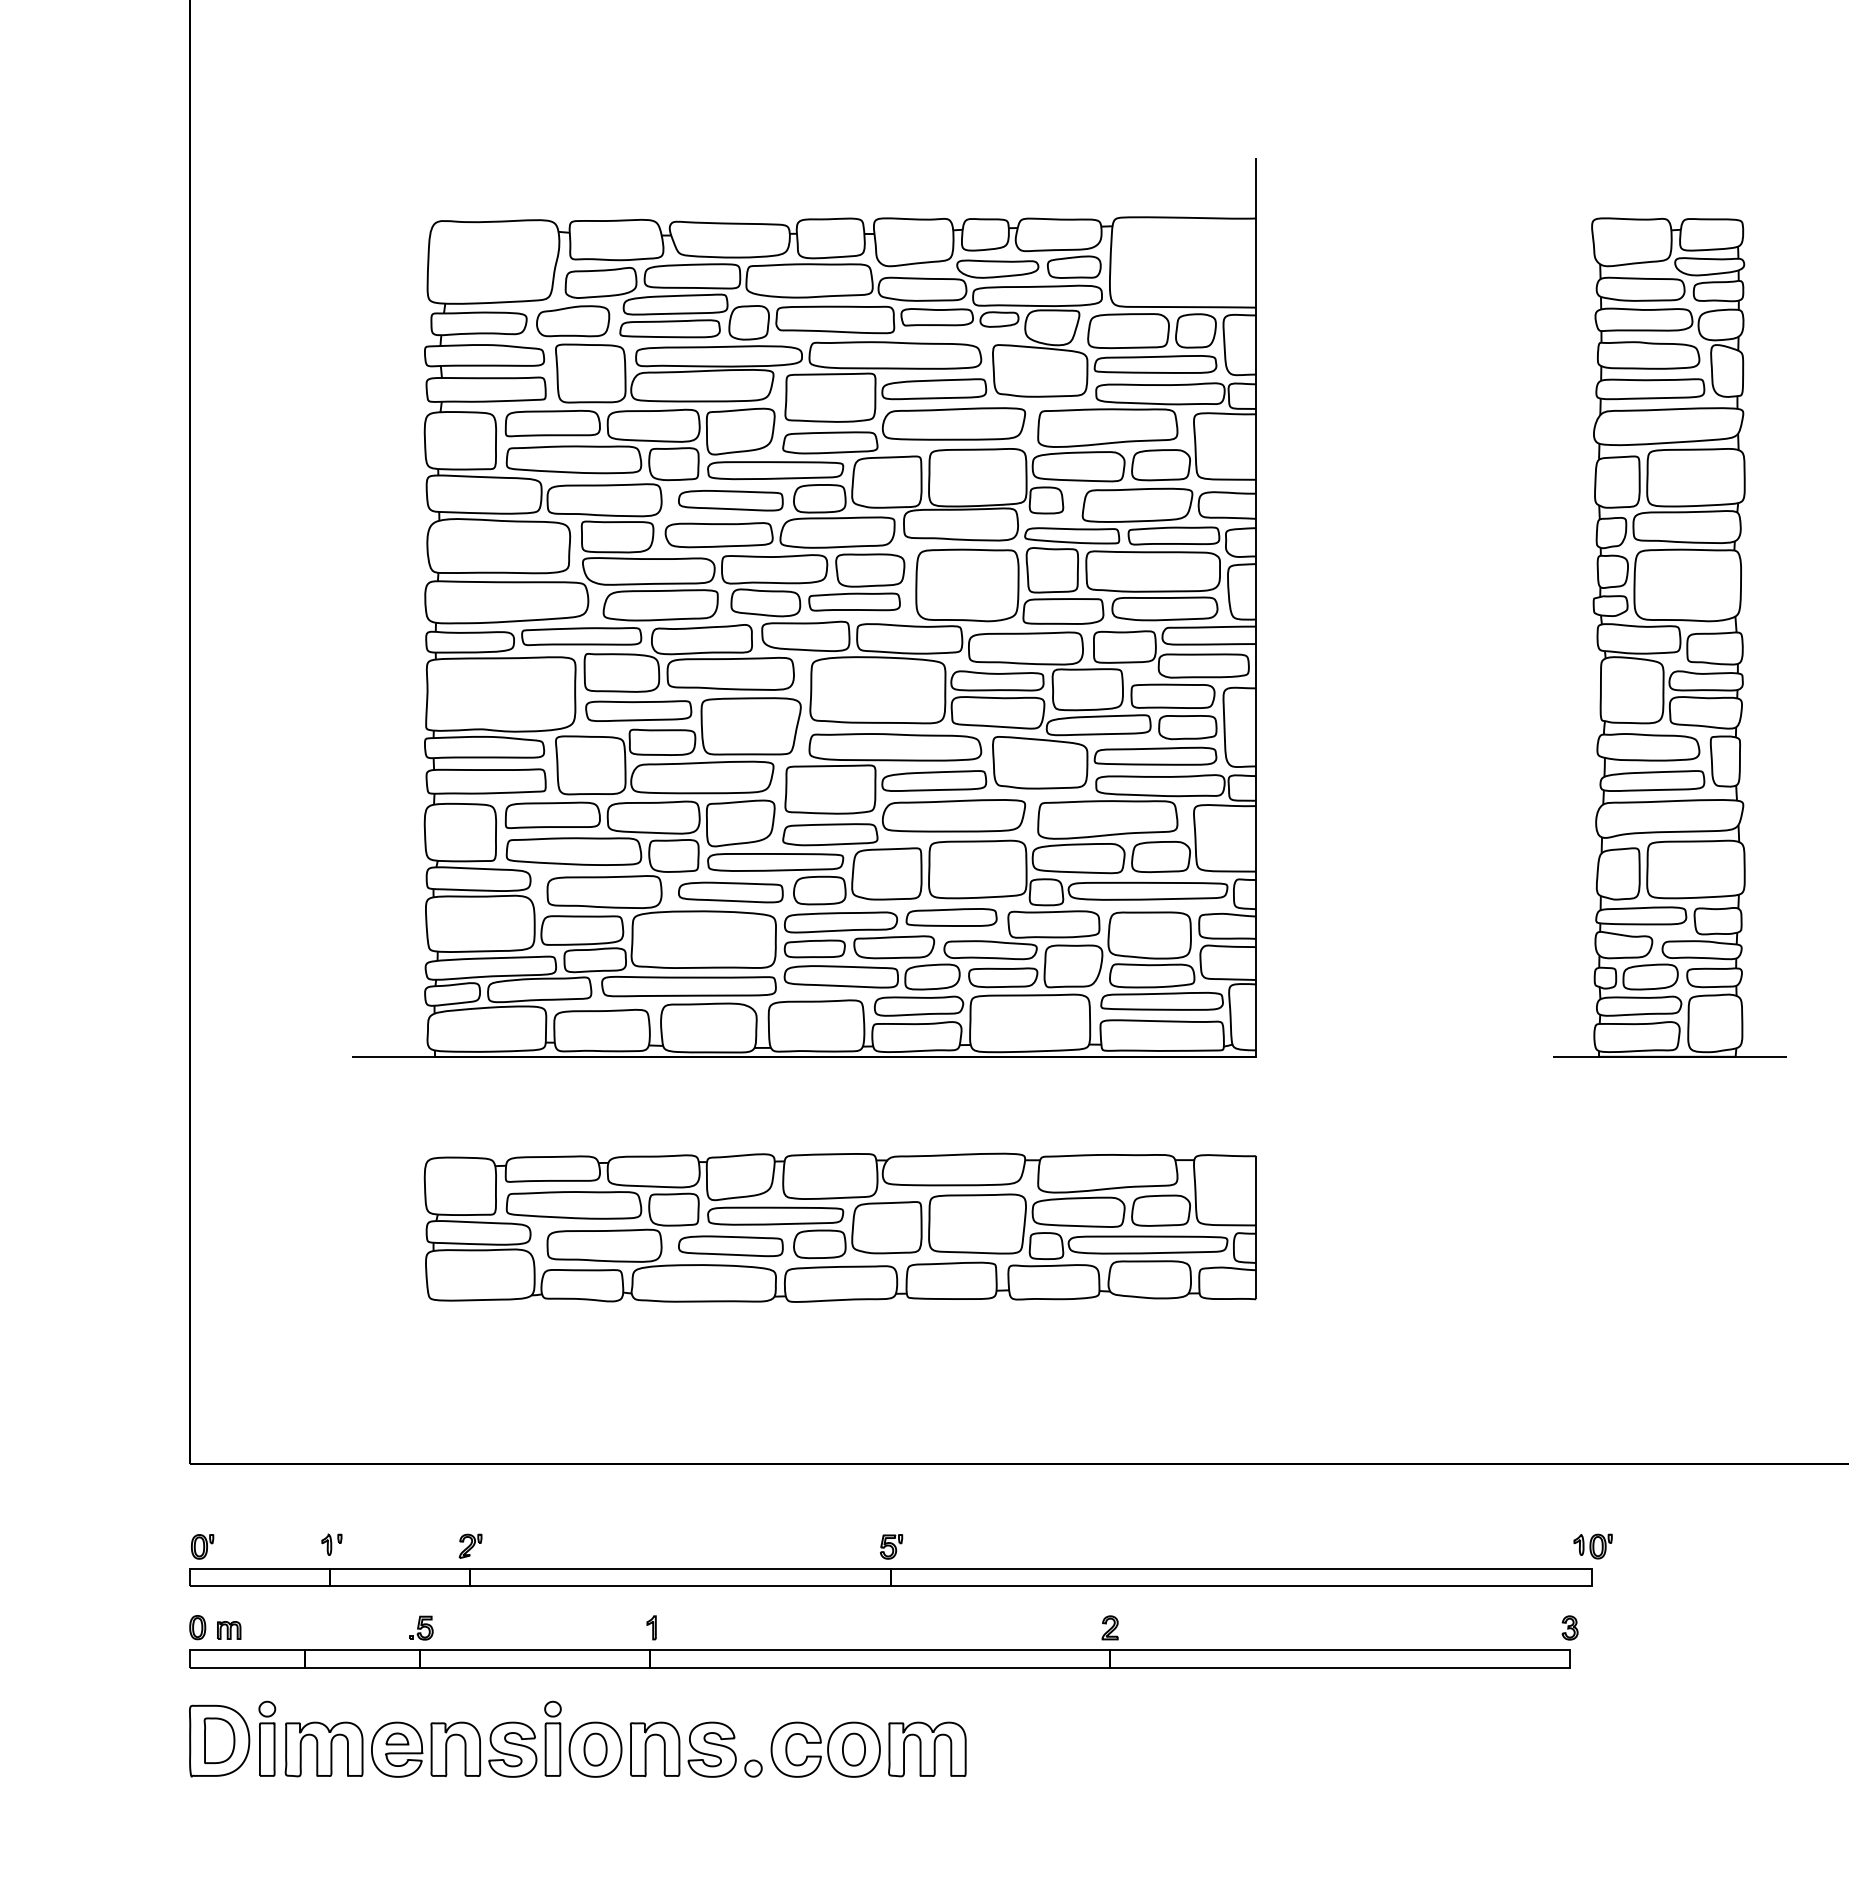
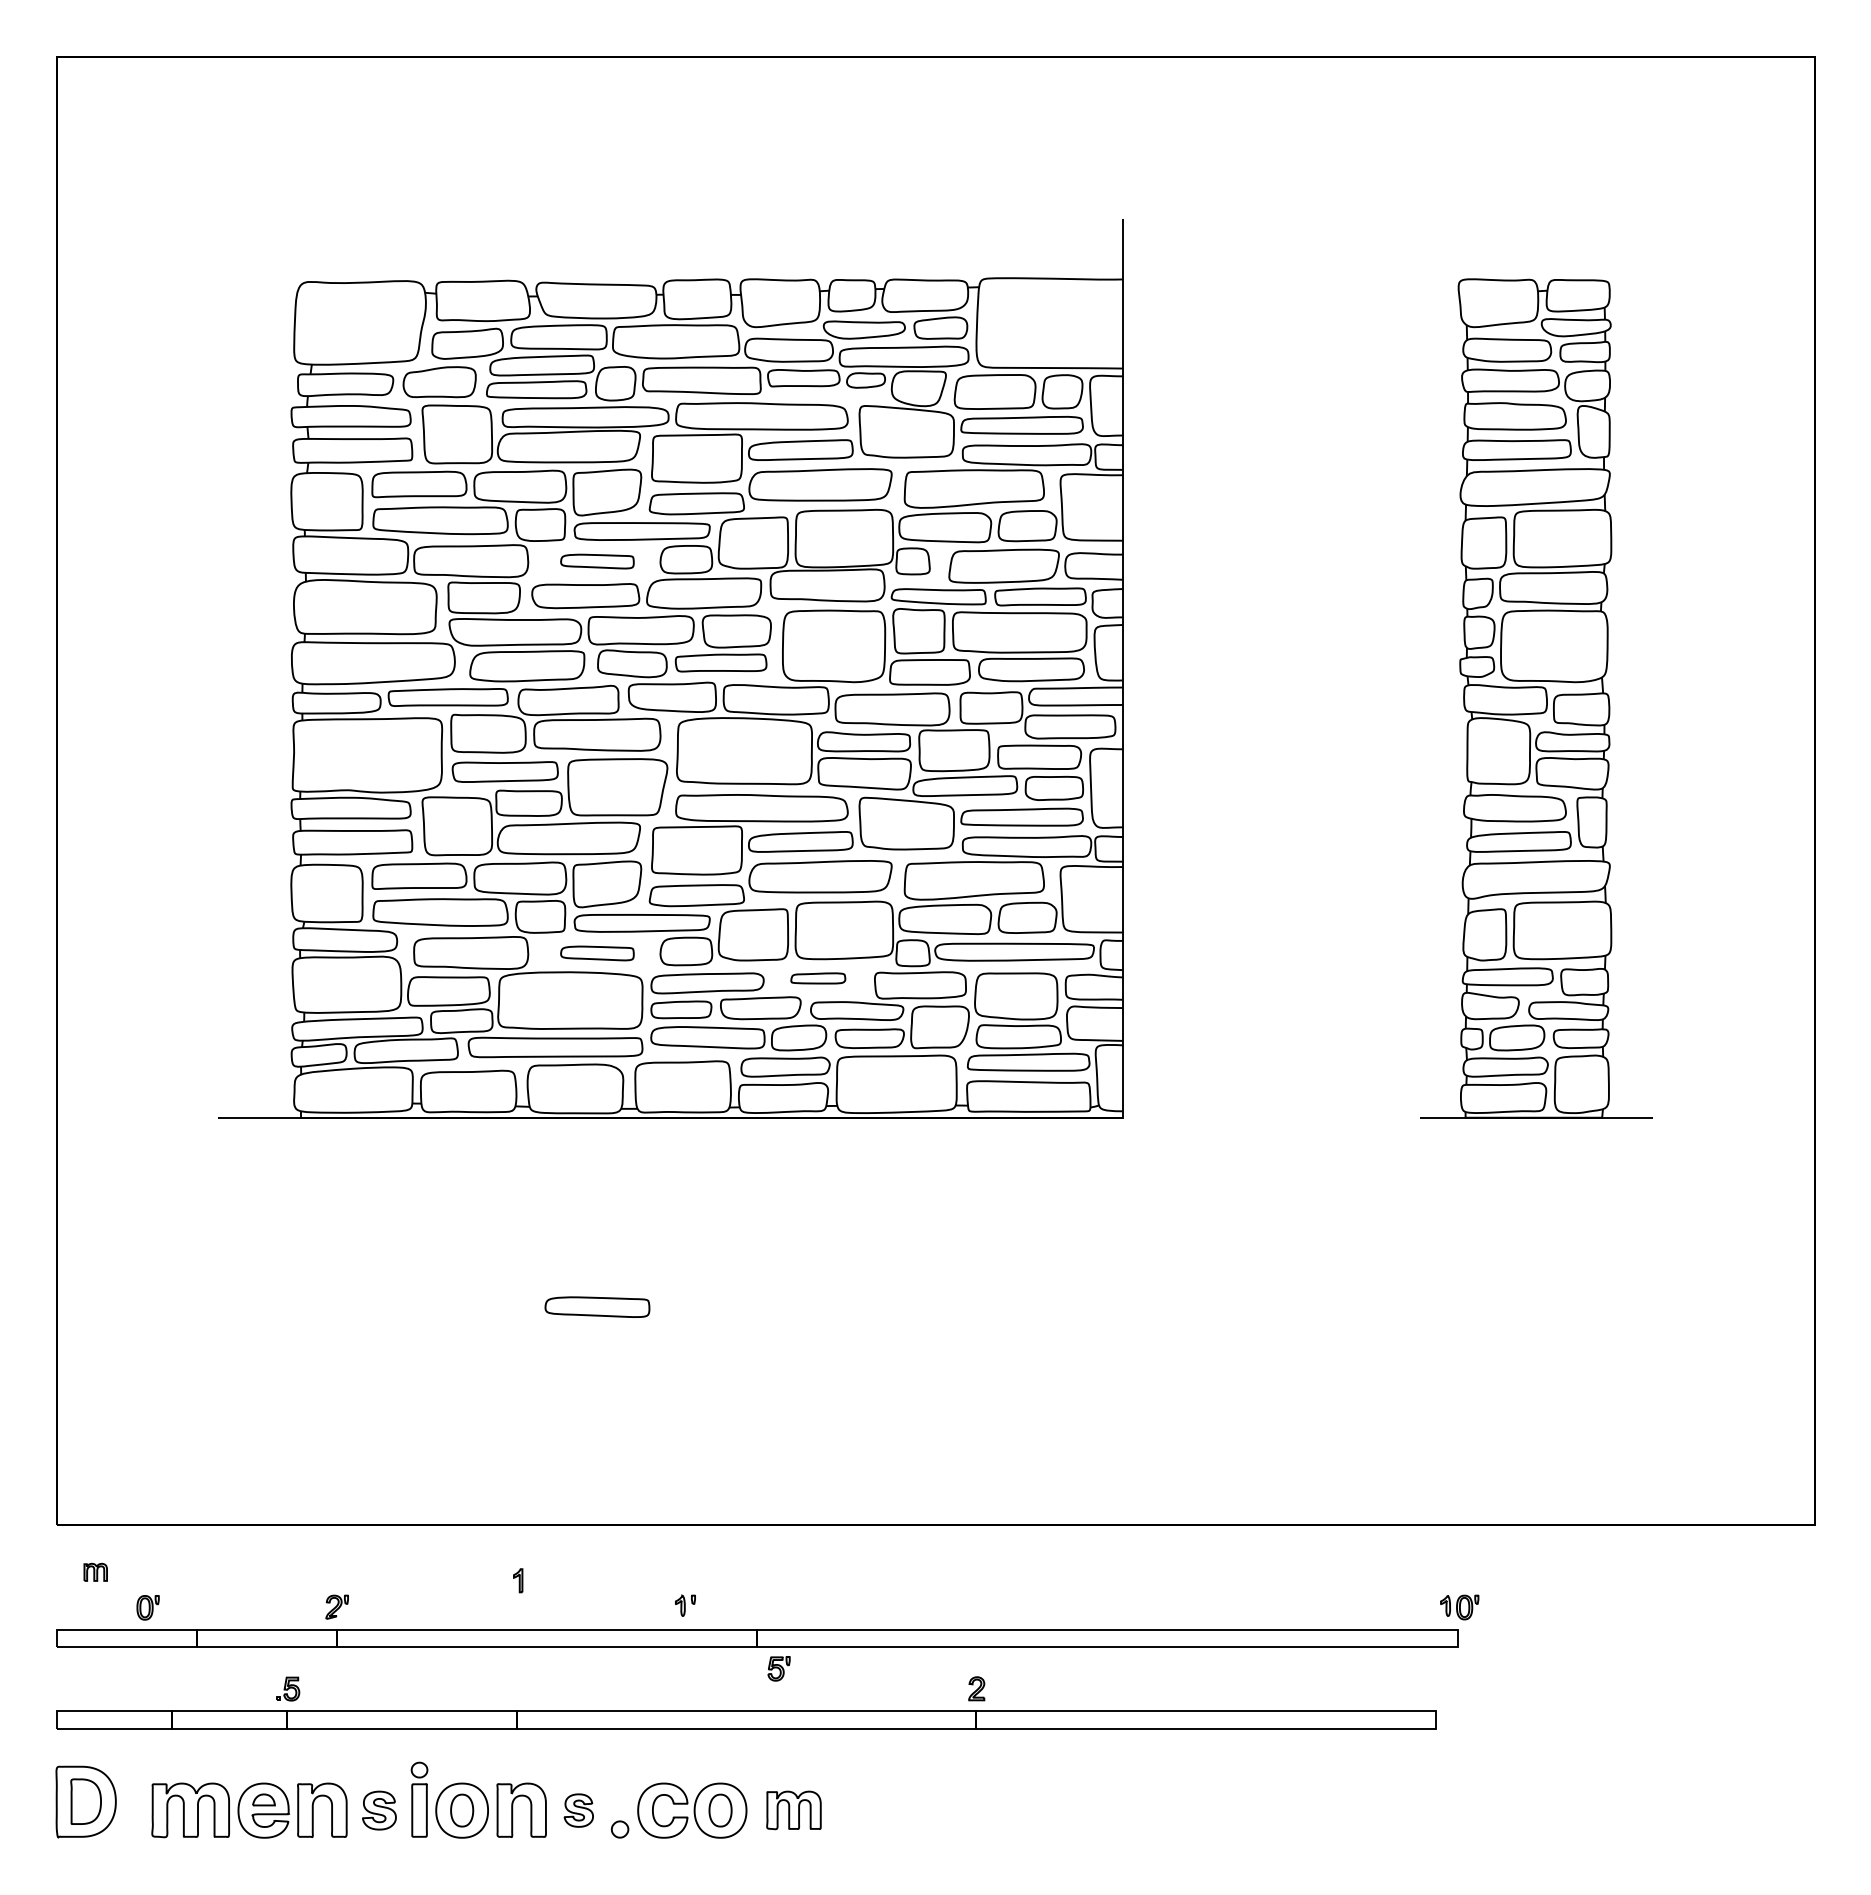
part: (730, 500) -> (597, 561), size x0.7
part: (730, 892) -> (597, 953), size x0.7
part: (951, 917) -> (818, 978), size x0.6
part: (839, 1227) -> (706, 1288), removed
part: (331, 1544) -> (685, 1605), moved
part: (201, 1546) -> (147, 1607), moved
part: (890, 1546) -> (778, 1668), moved
part: (196, 1627) -> (63, 1688), removed
part: (651, 1627) -> (518, 1580), moved
part: (1569, 1627) -> (1436, 1688), removed
part: (228, 1629) -> (95, 1571), moved
part: (266, 1738) -> (133, 1799), removed
part: (512, 1749) -> (379, 1810), size x0.7
part: (711, 1749) -> (578, 1810), size x0.6
part: (926, 1749) -> (793, 1810), size x0.7

